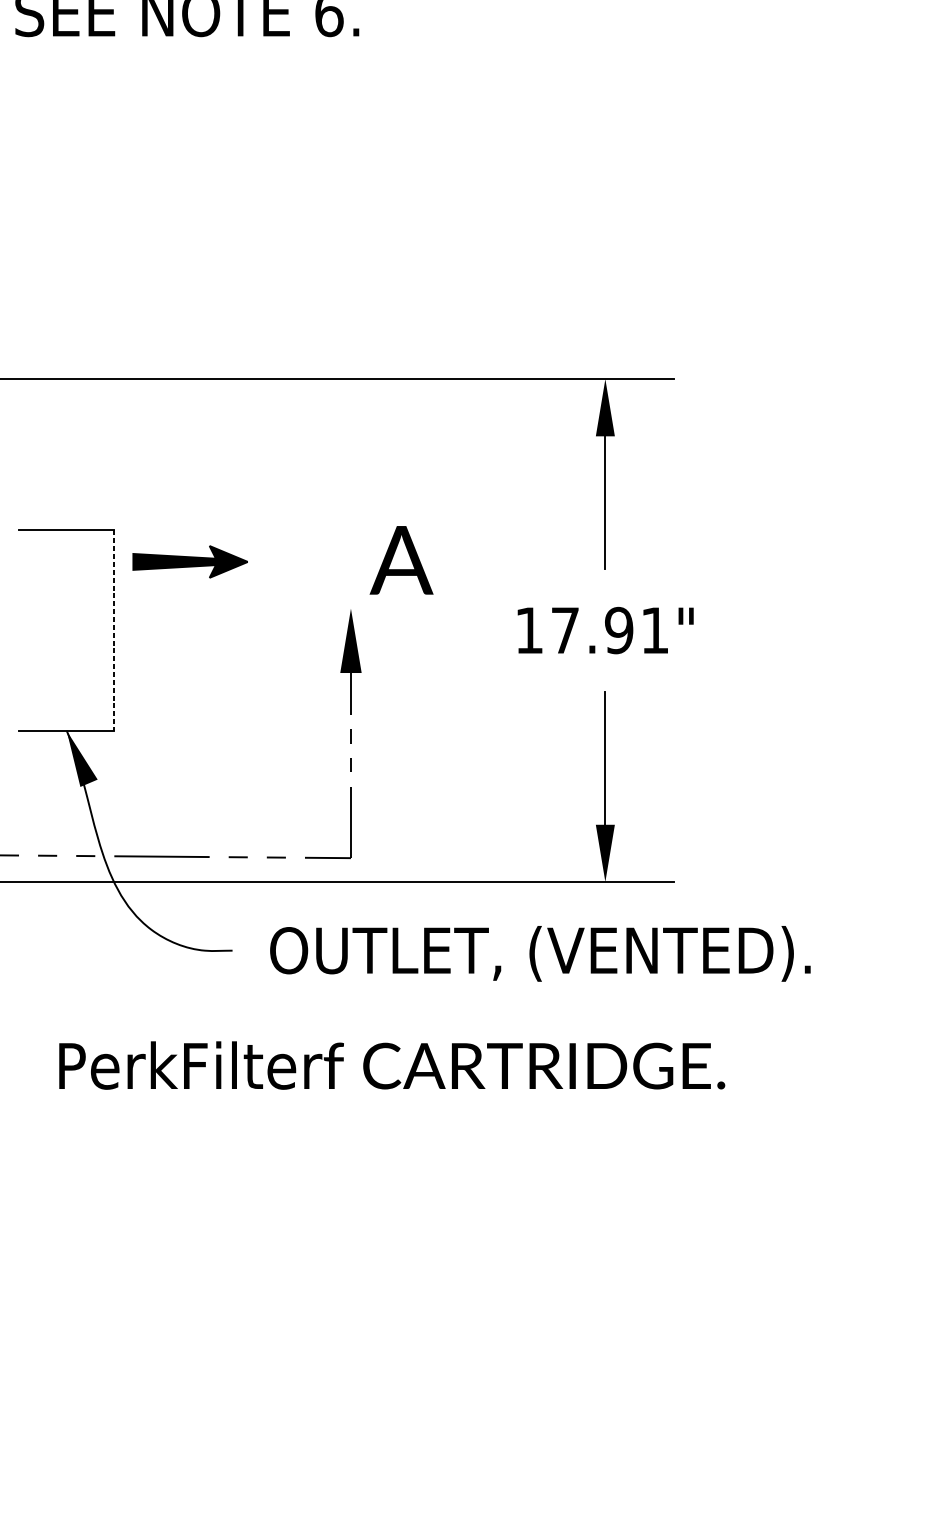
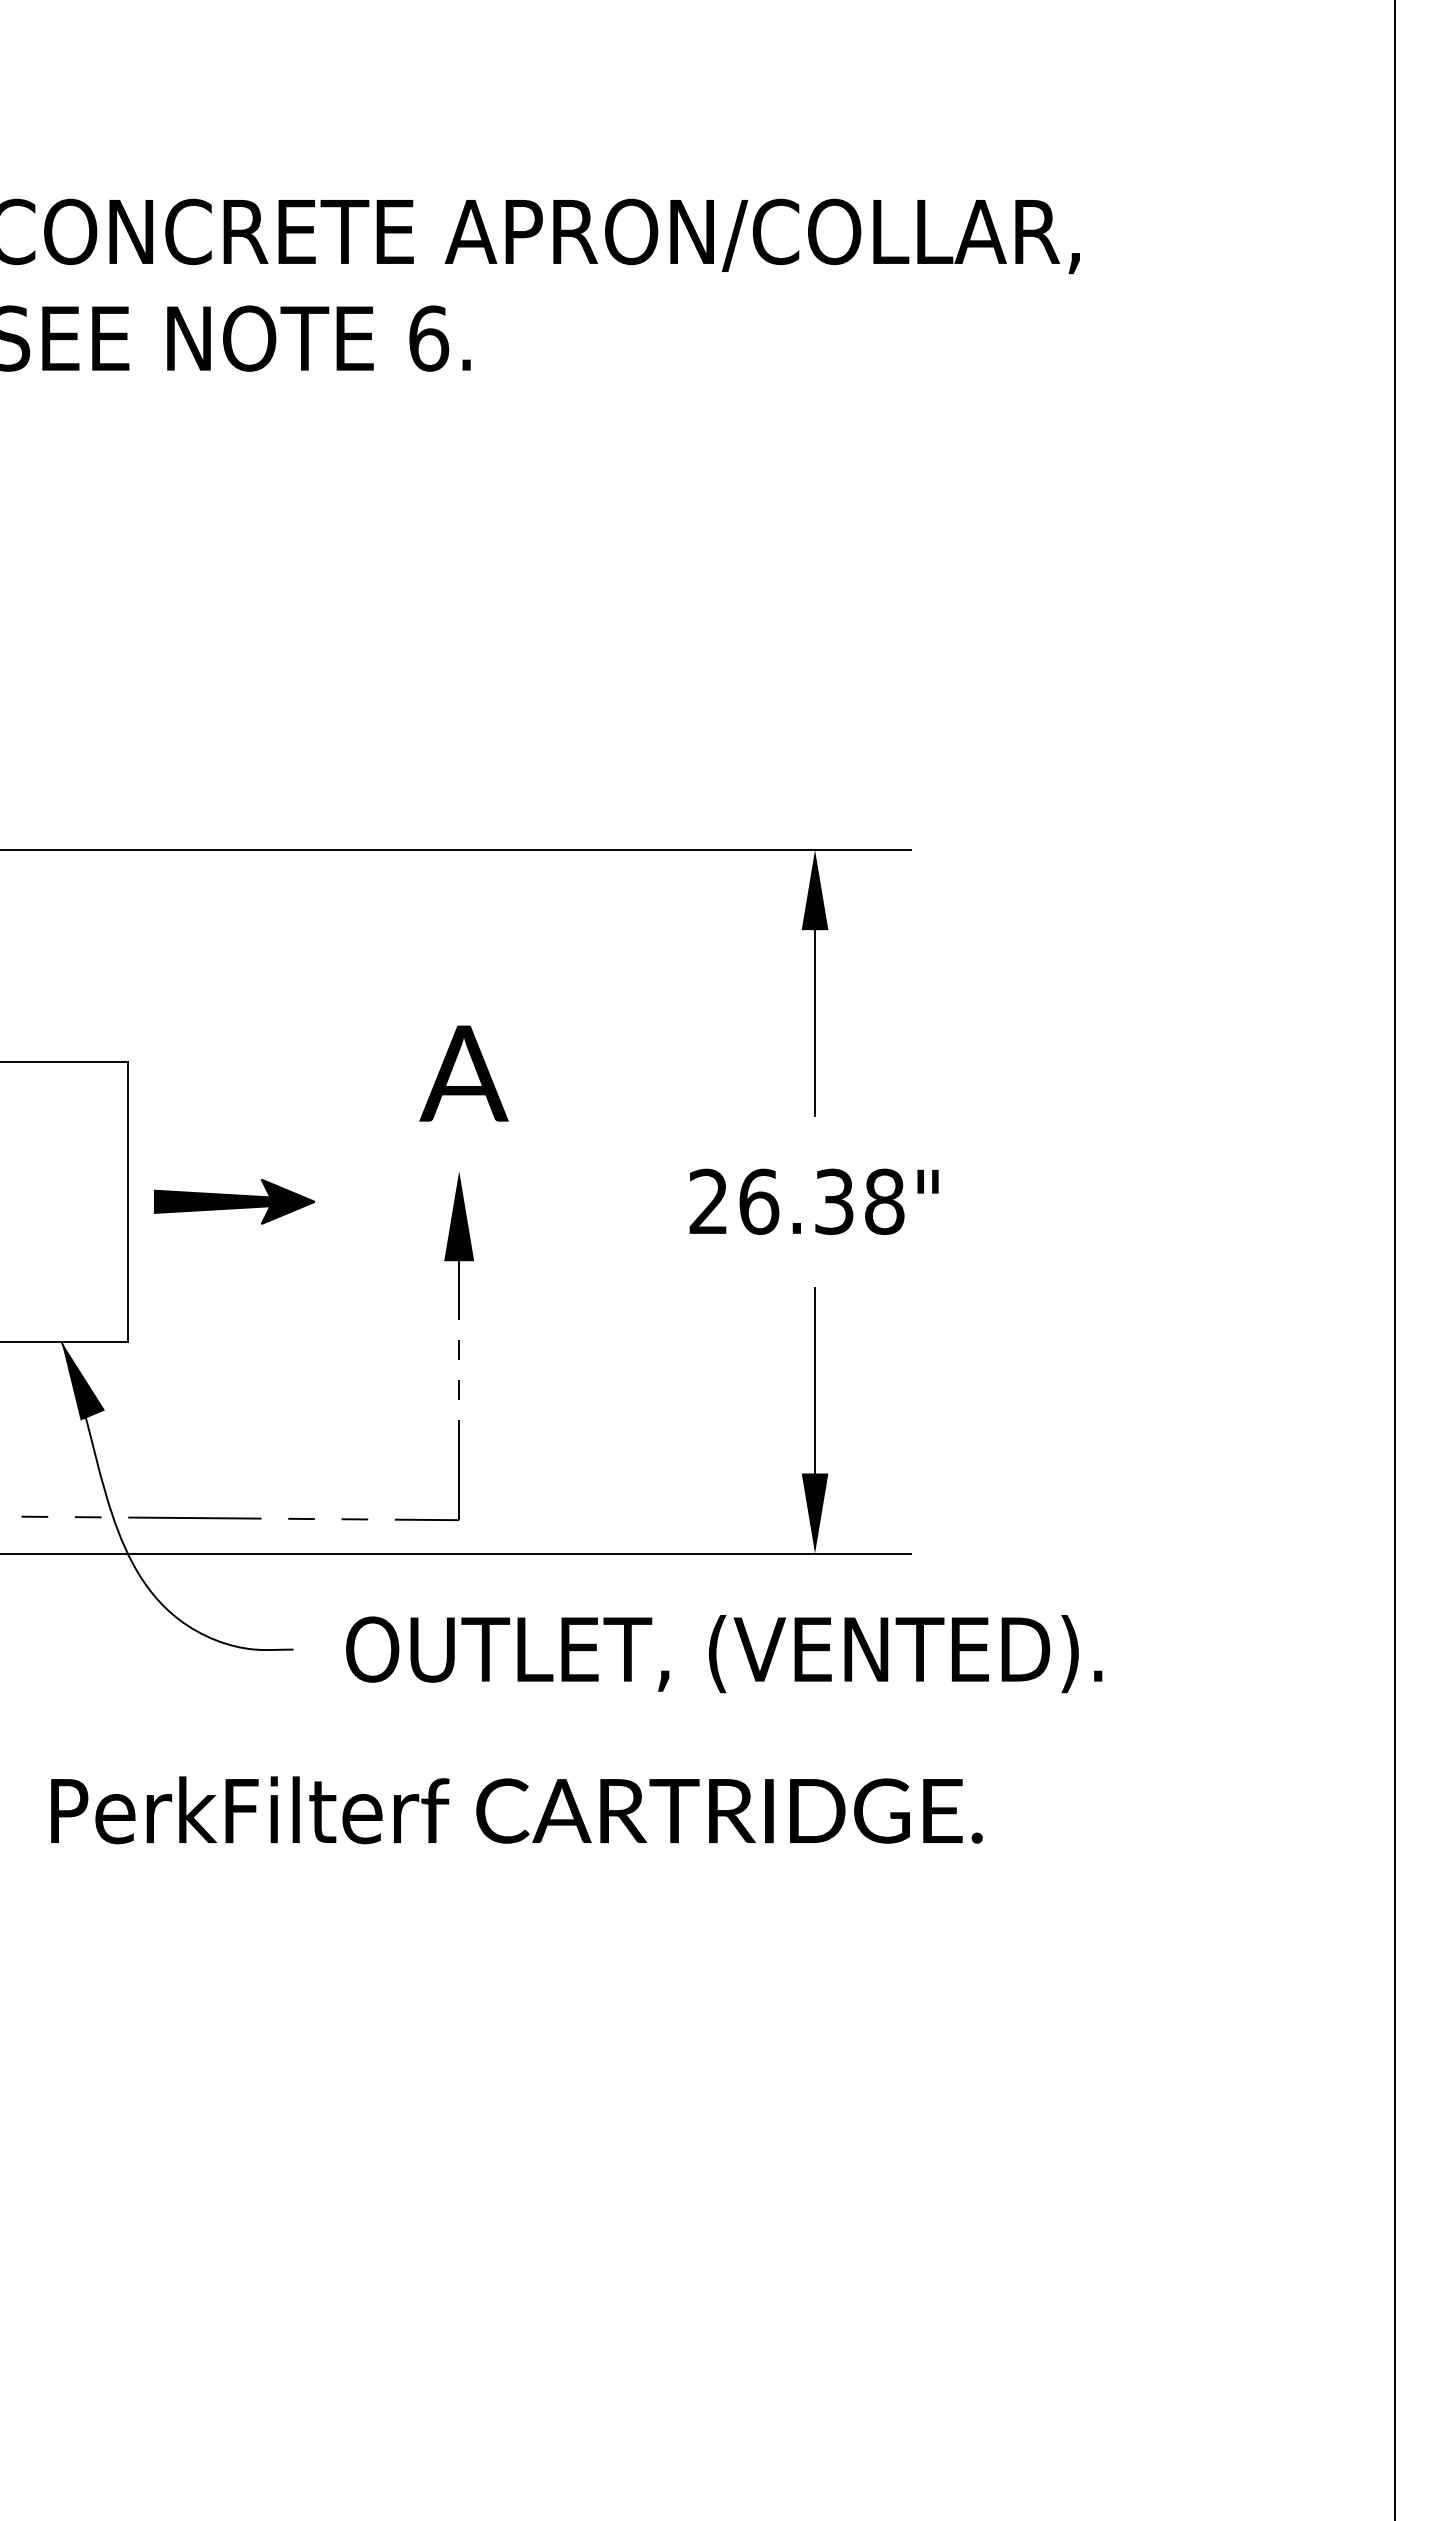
text: (401, 560) -> (463, 1073), moved
part: (190, 561) -> (234, 1201), moved
text: (592, 630) -> (796, 1201), 17.91" -> 26.38"
line: (114, 631) -> (128, 1202), dashed -> solid

